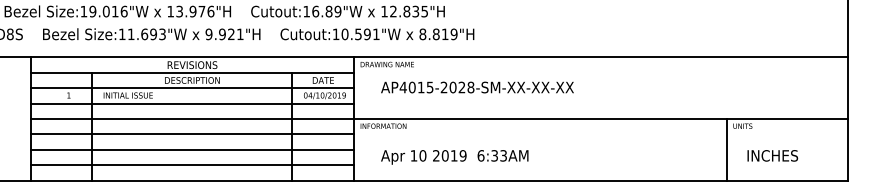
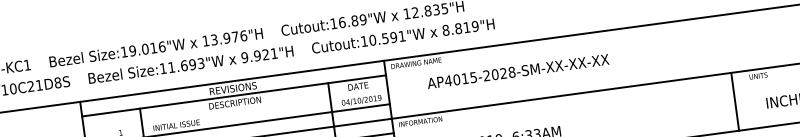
text: (477, 87) -> (518, 71), moved
line: (191, 88) -> (235, 110), removed
line: (726, 149) -> (734, 101), moved

